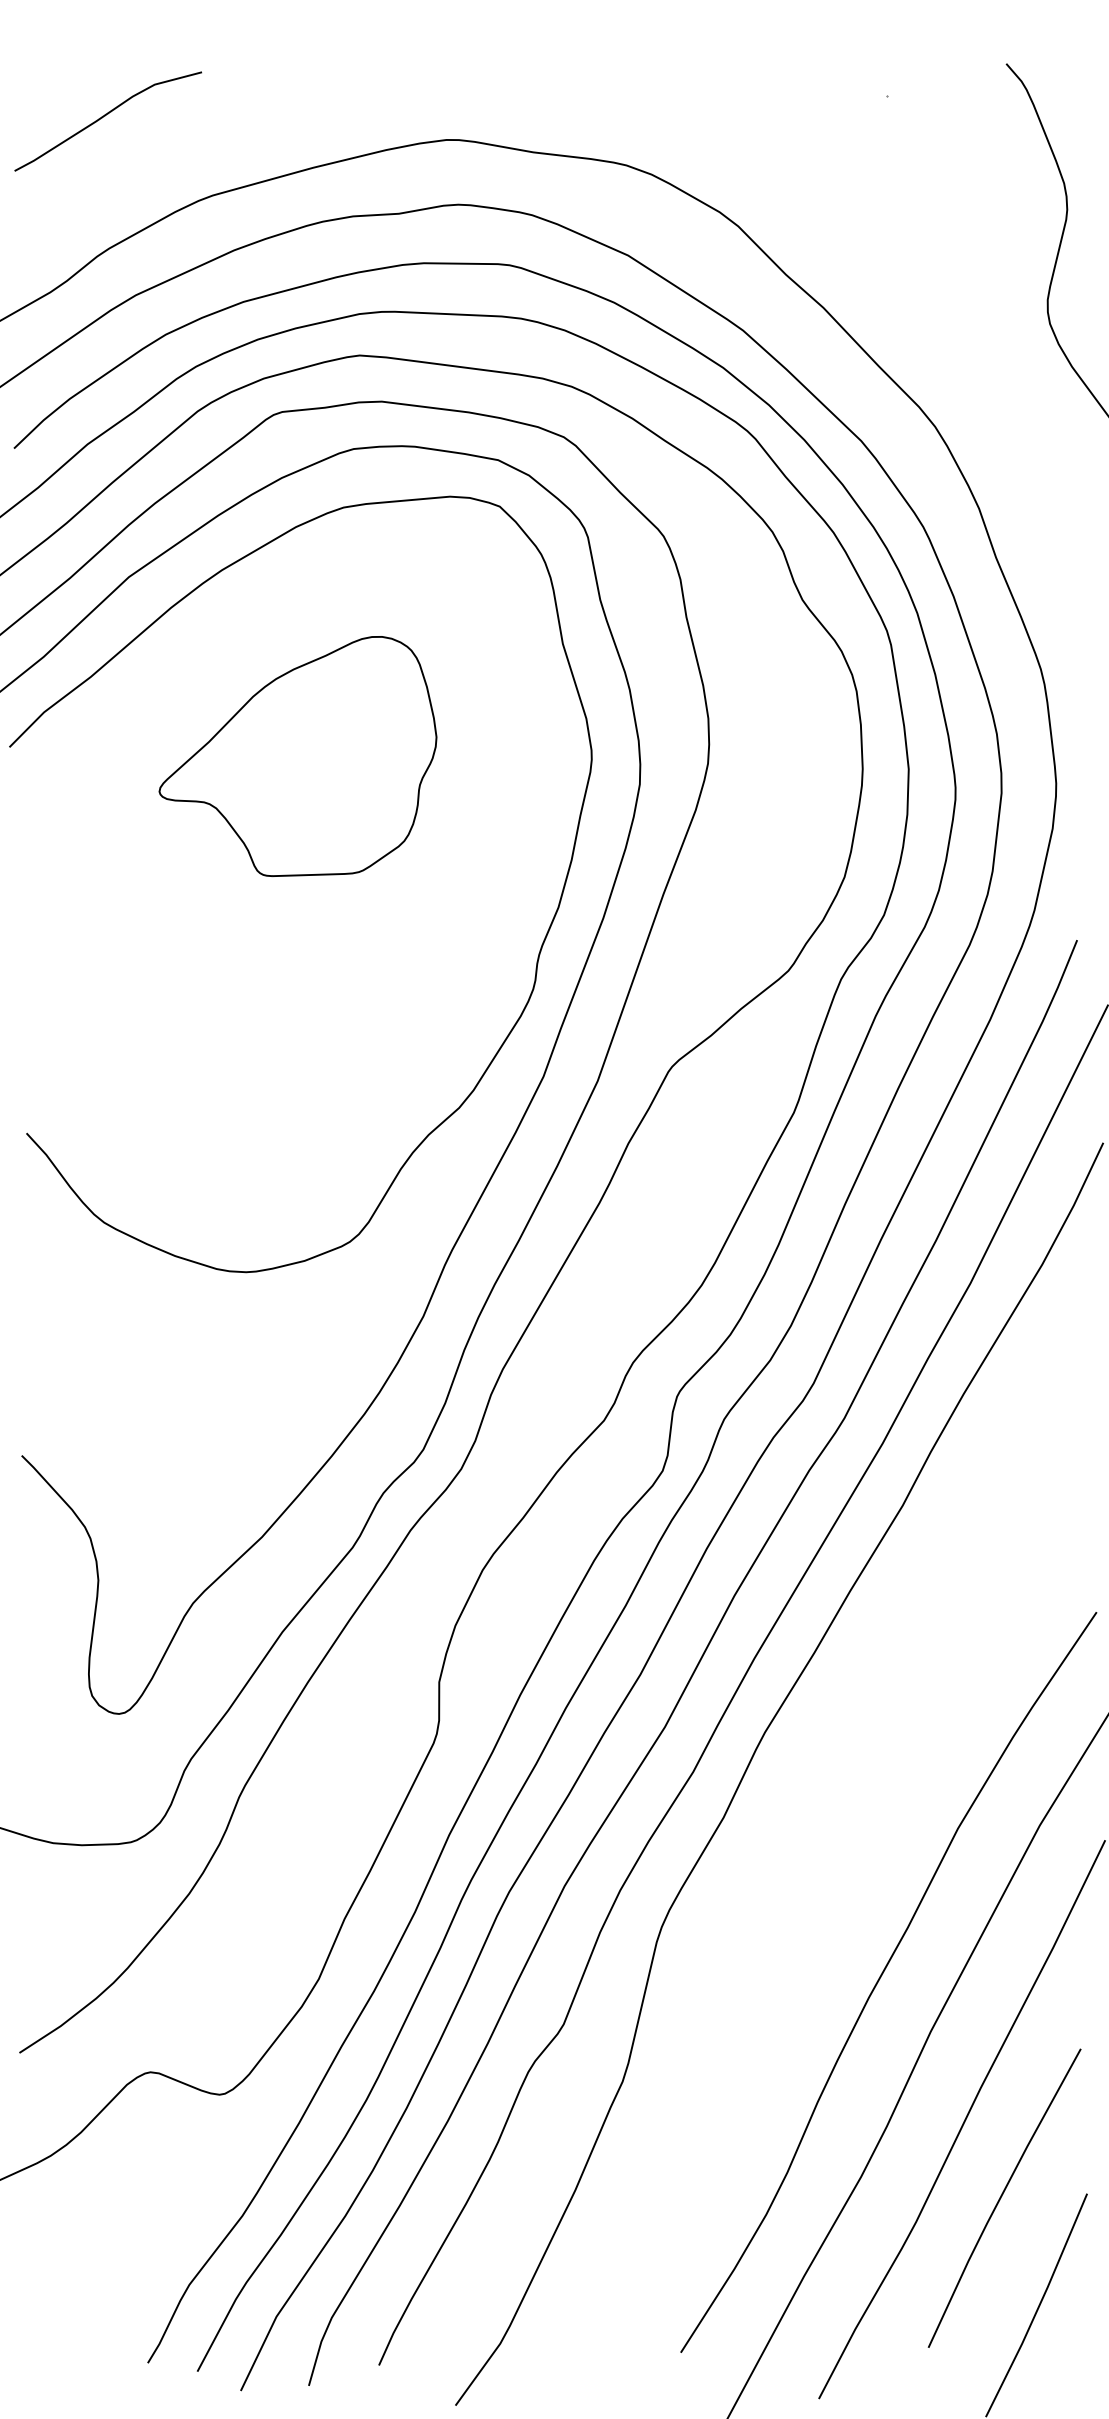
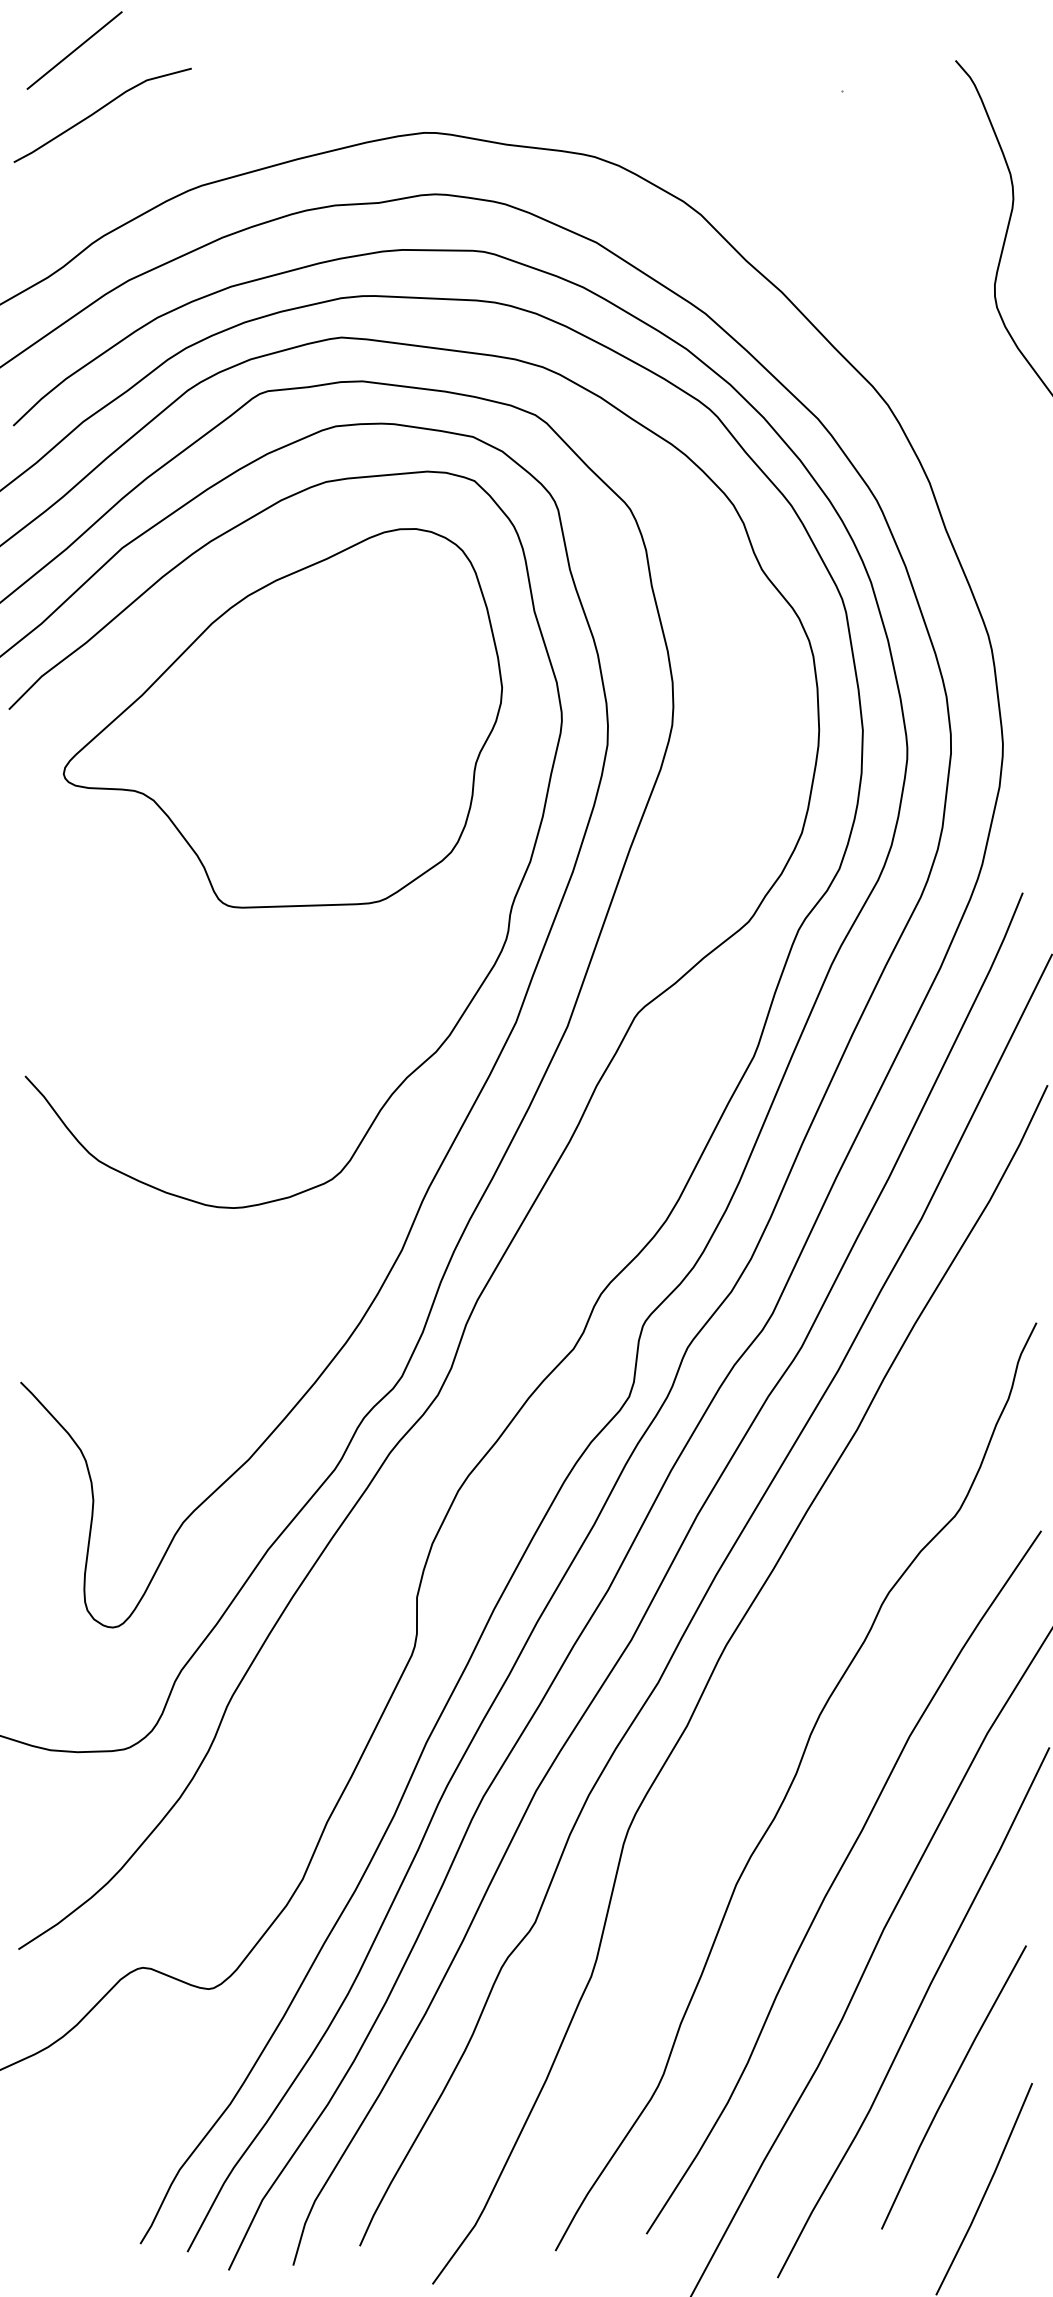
line: (78, 52) -> (74, 49), added
part: (297, 756) -> (282, 718), size x1.67
curve: (834, 1879) -> (792, 1784), added

